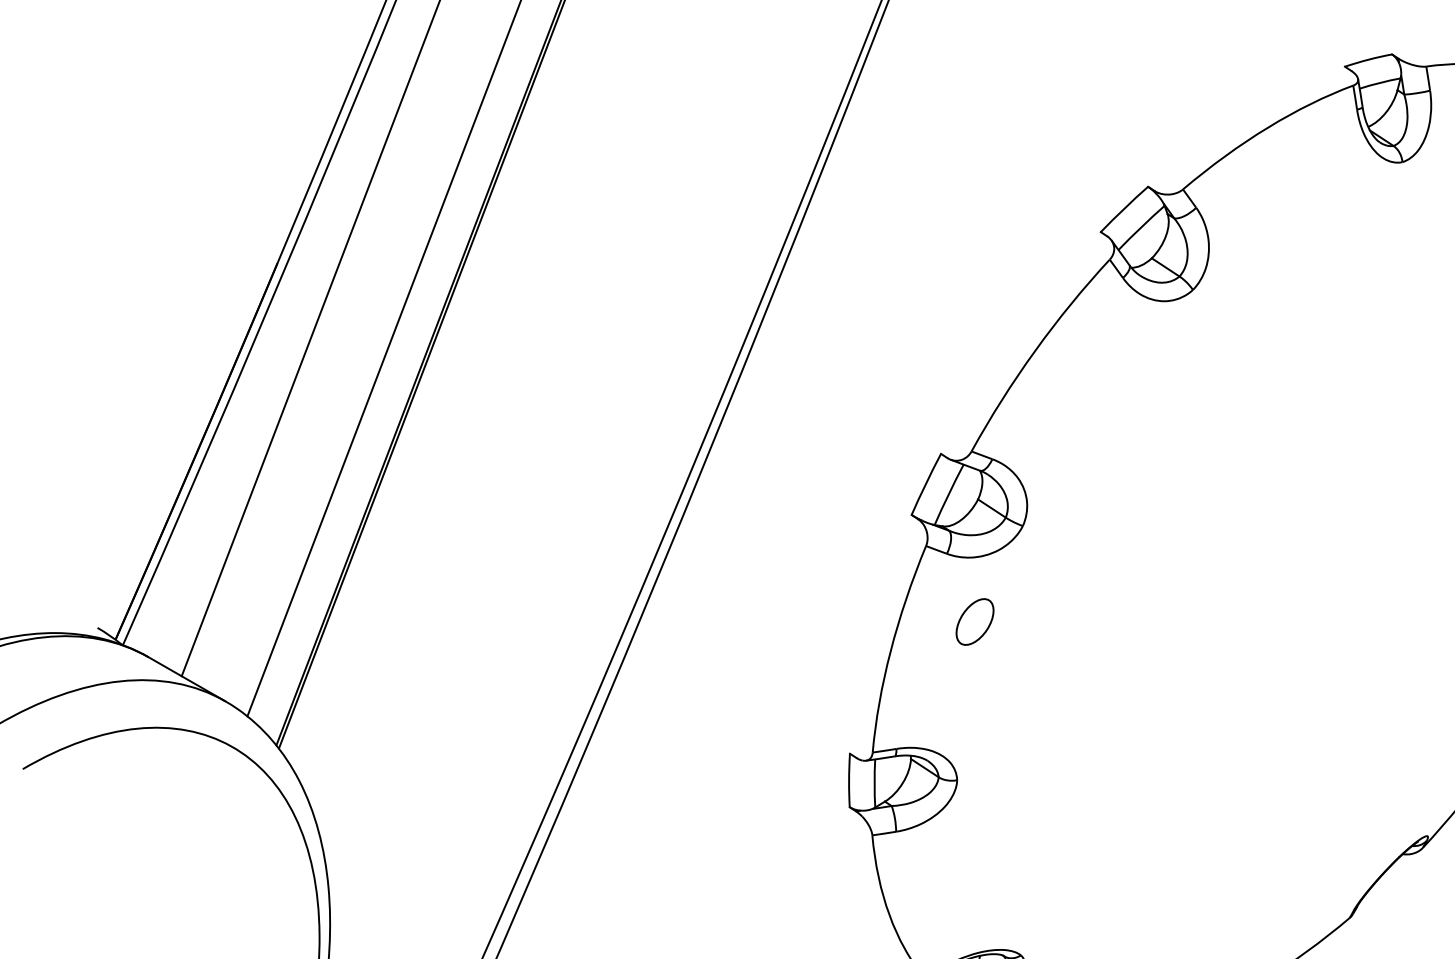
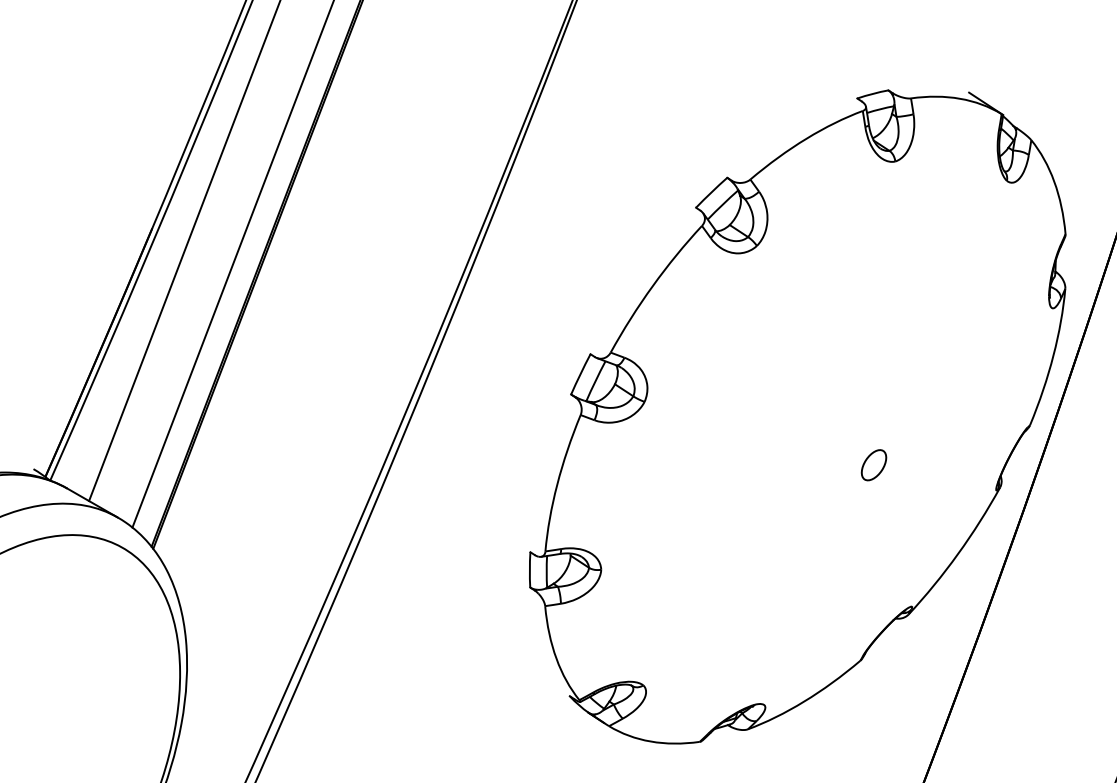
part: (974, 622) -> (873, 465), moved

